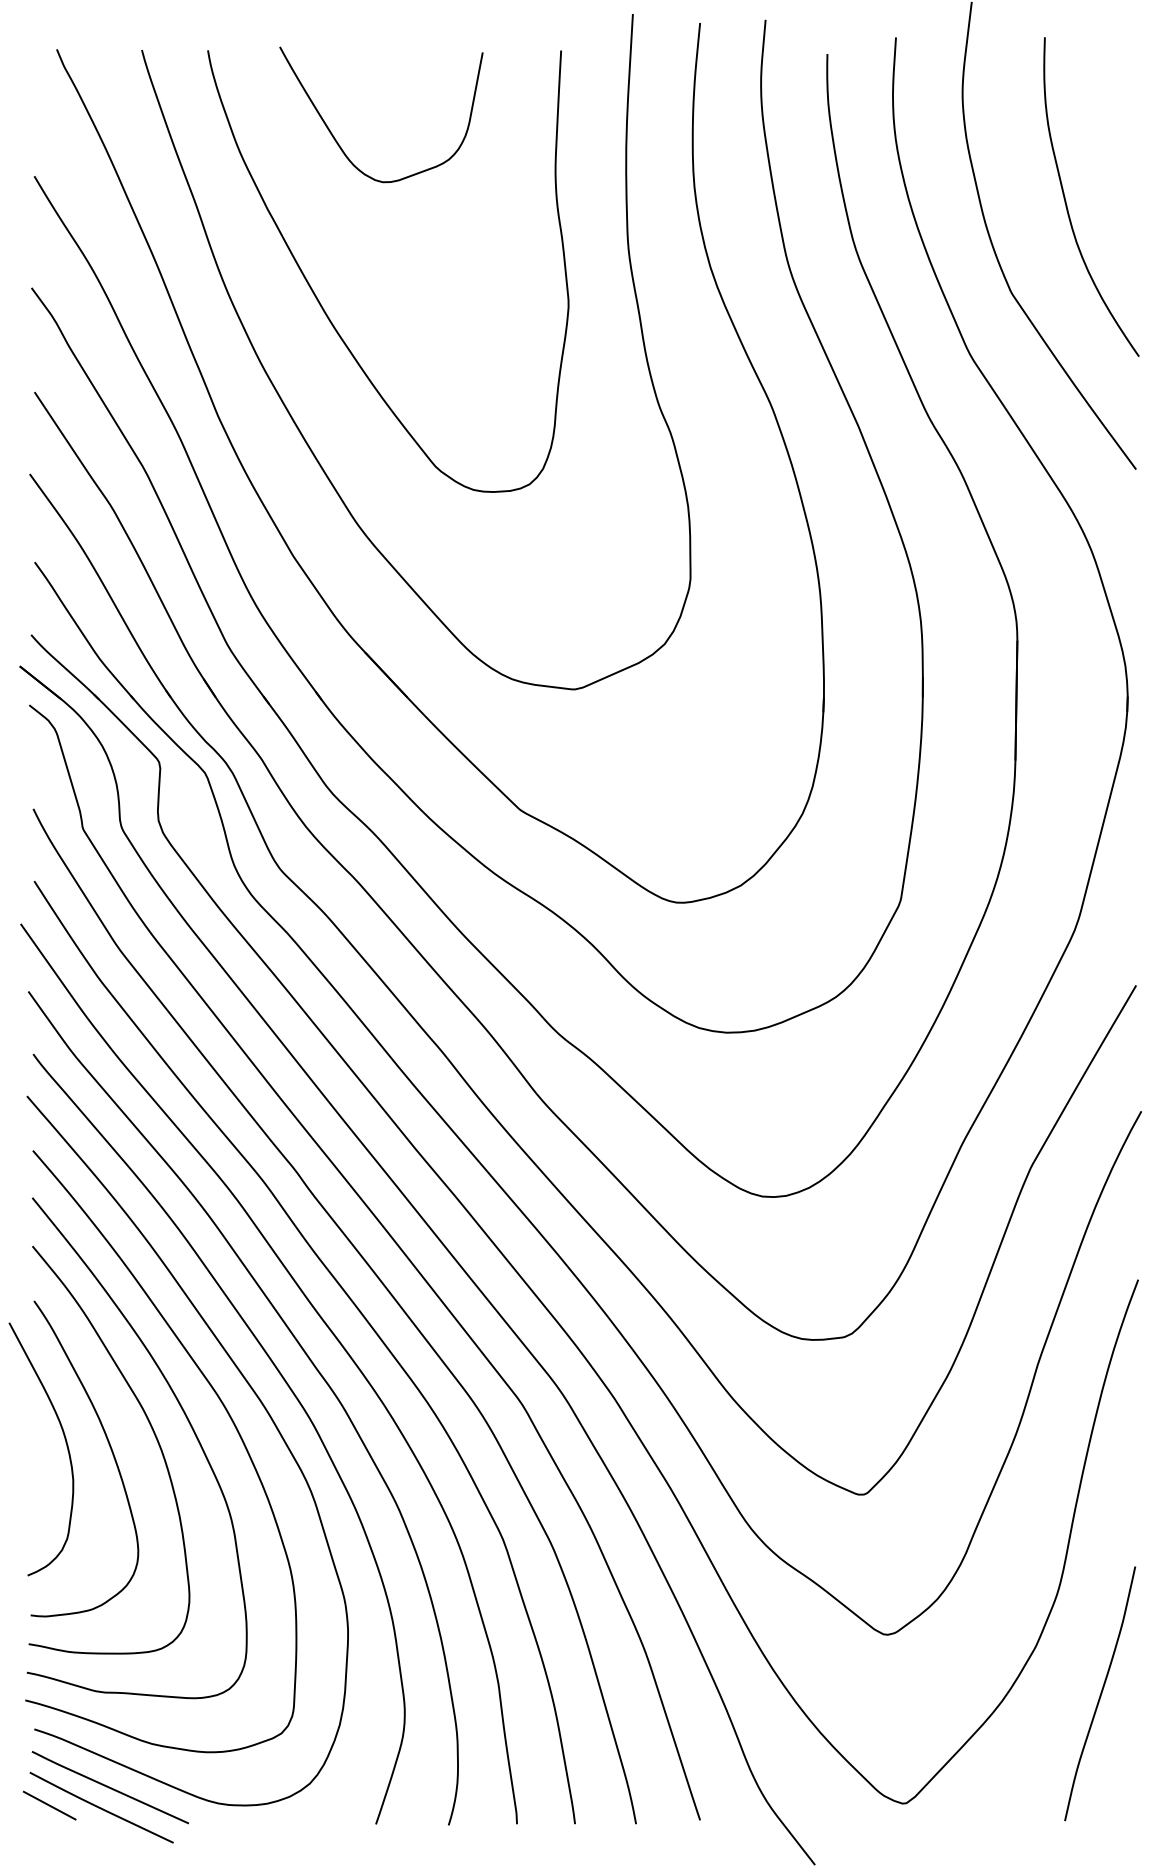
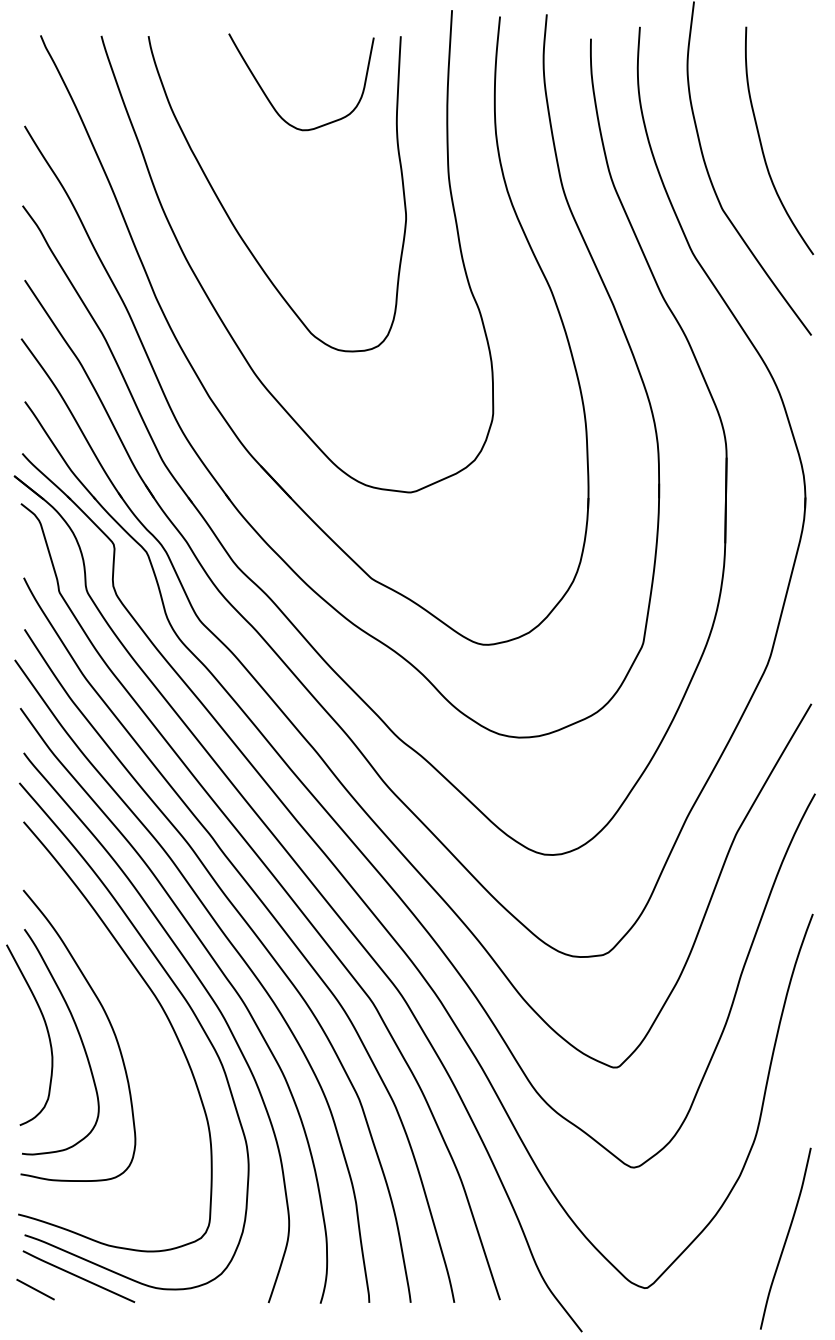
curve: (339, 143) -> (271, 102), moved
curve: (188, 1423) -> (134, 1016), removed
curve: (1099, 1693) -> (785, 1238), moved
line: (101, 1806) -> (72, 1290), removed

